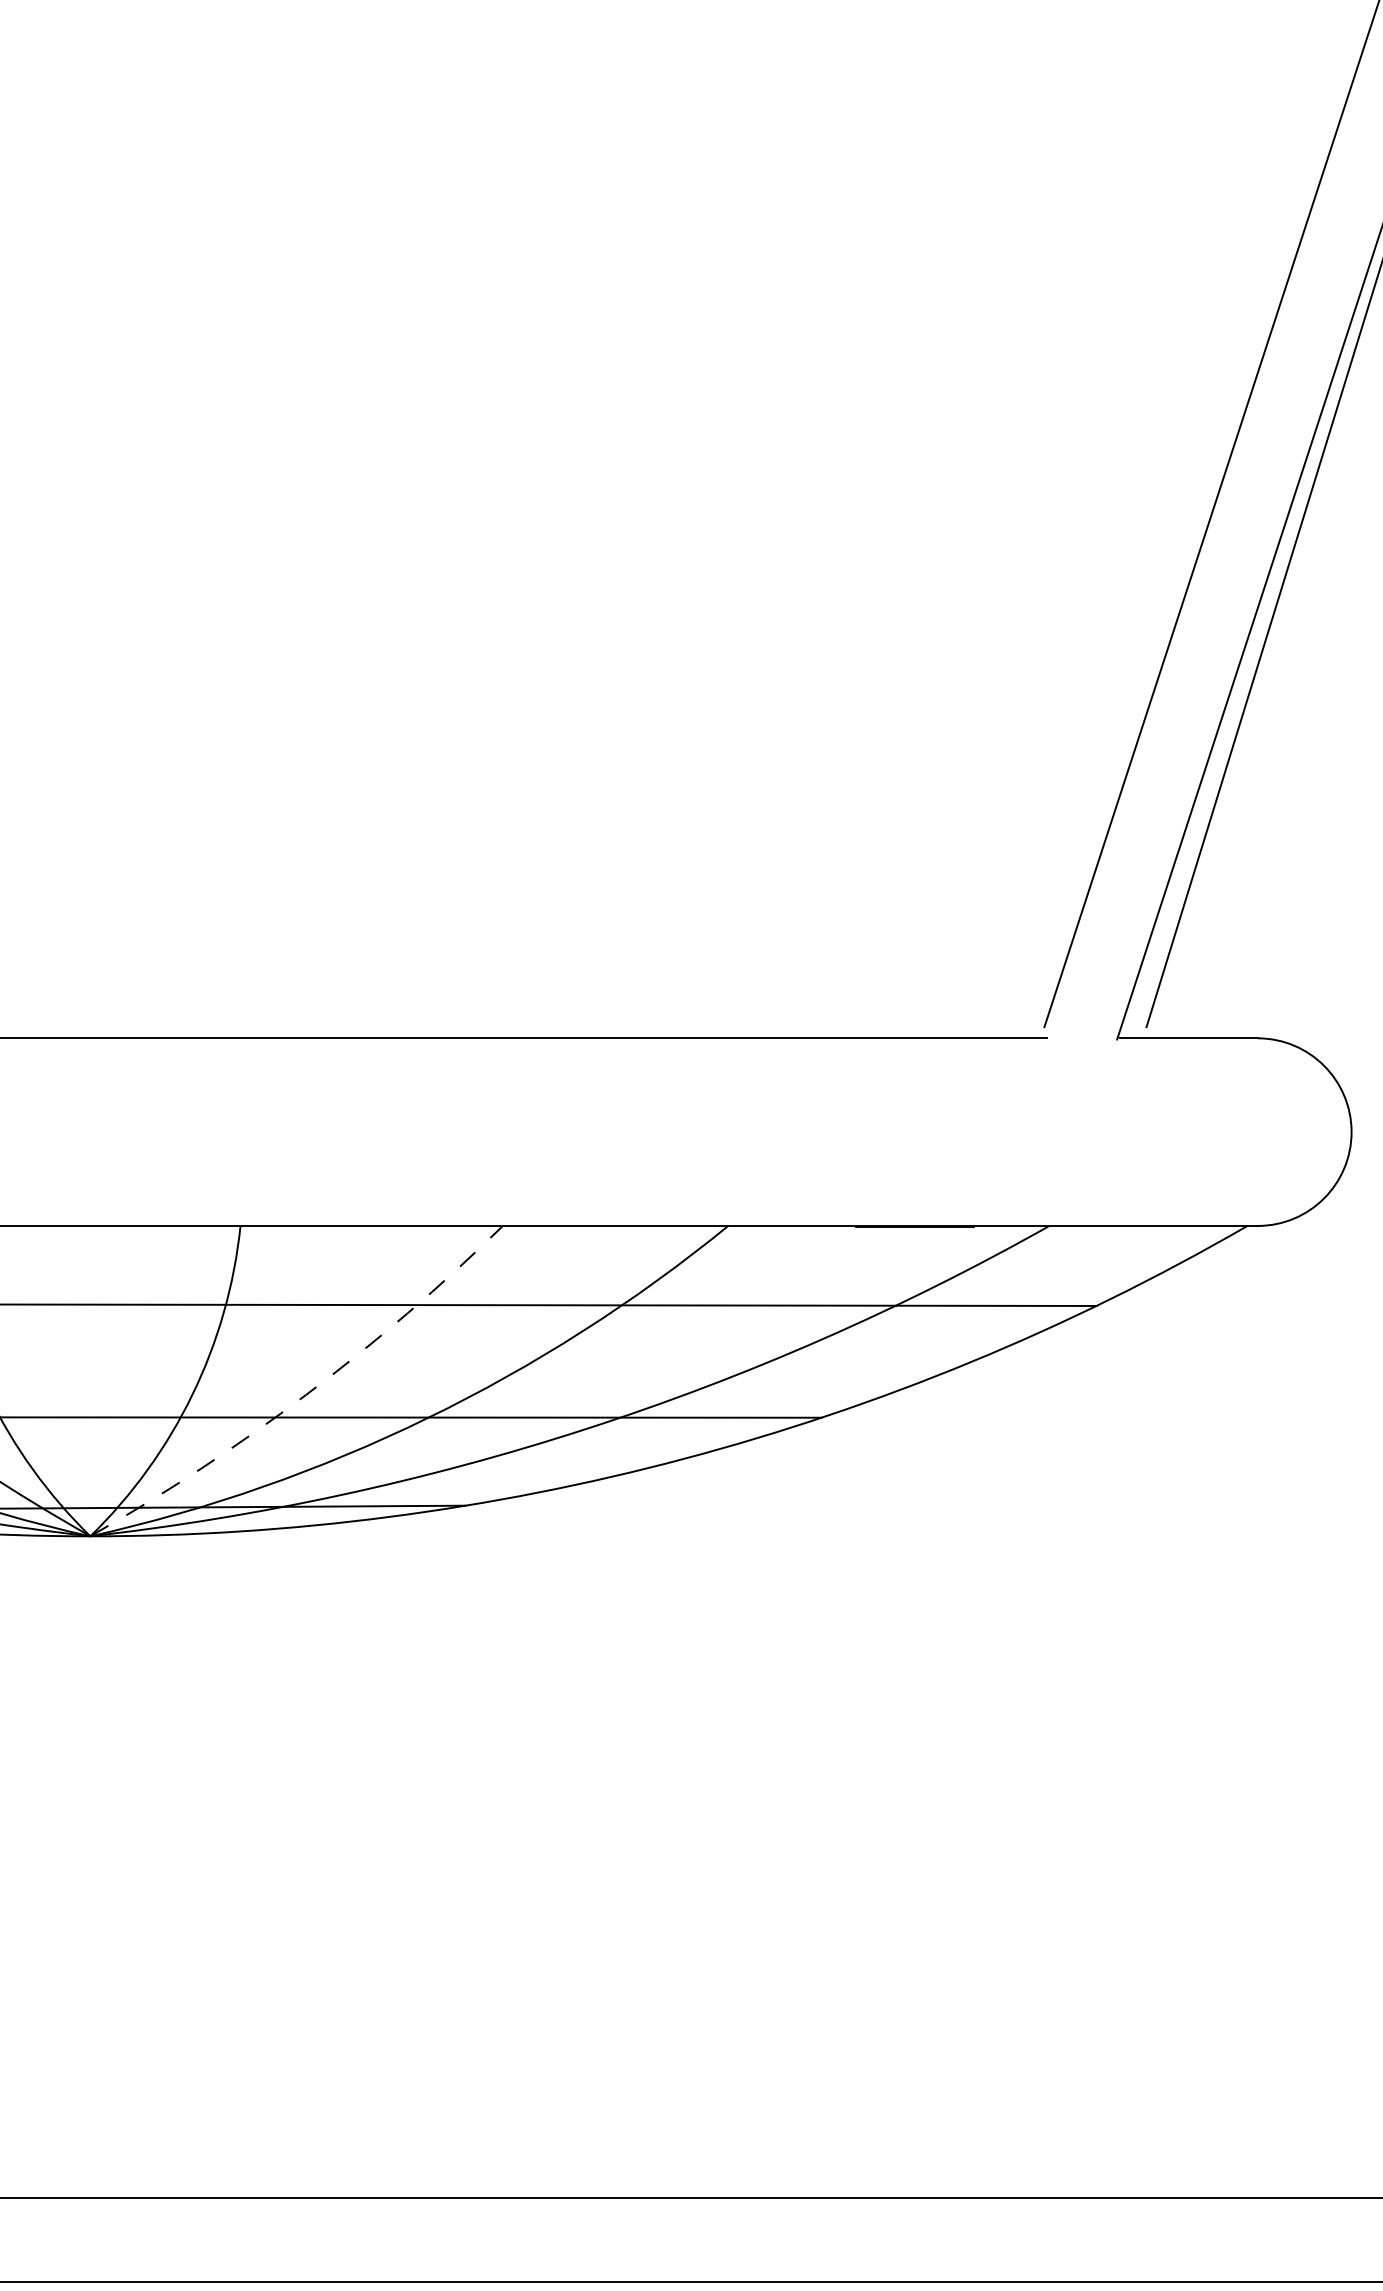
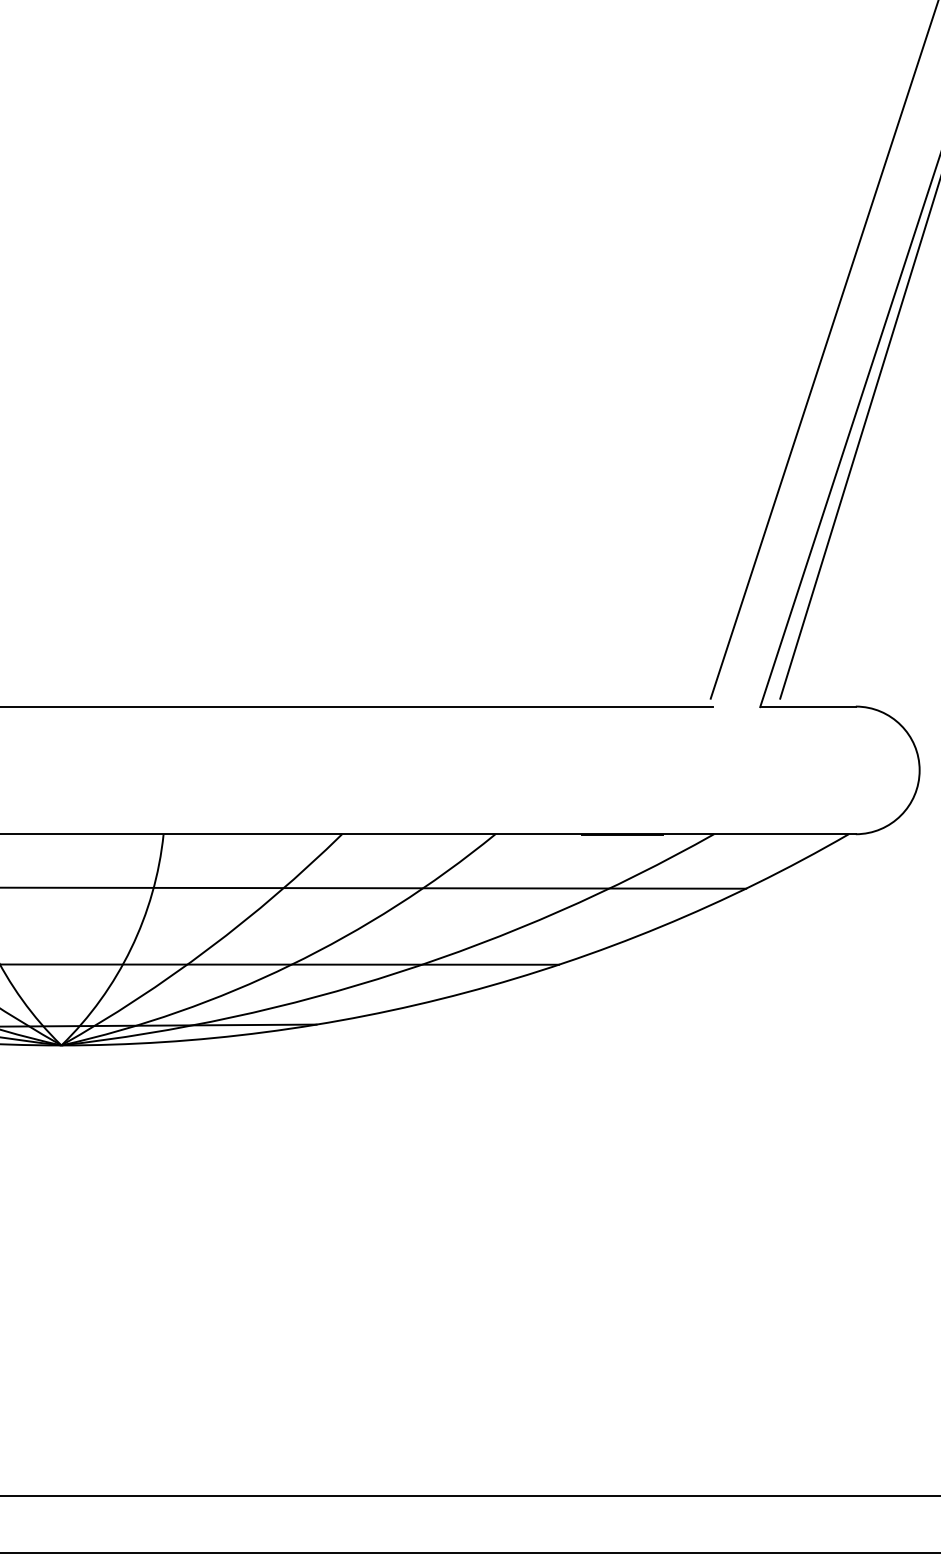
arc: (306, 1393) -> (208, 948), dashed -> solid

